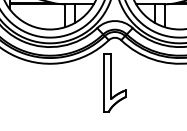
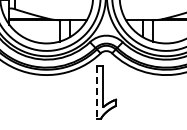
line: (104, 82) -> (96, 92), solid -> dashed

